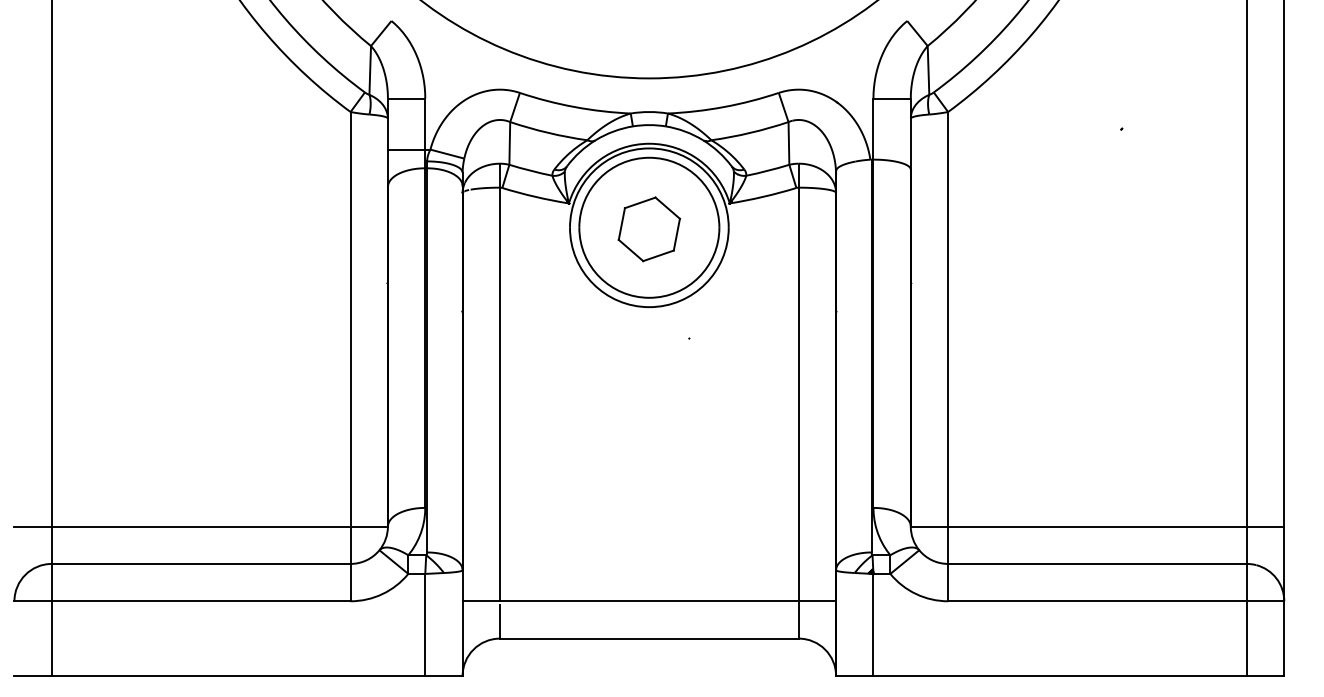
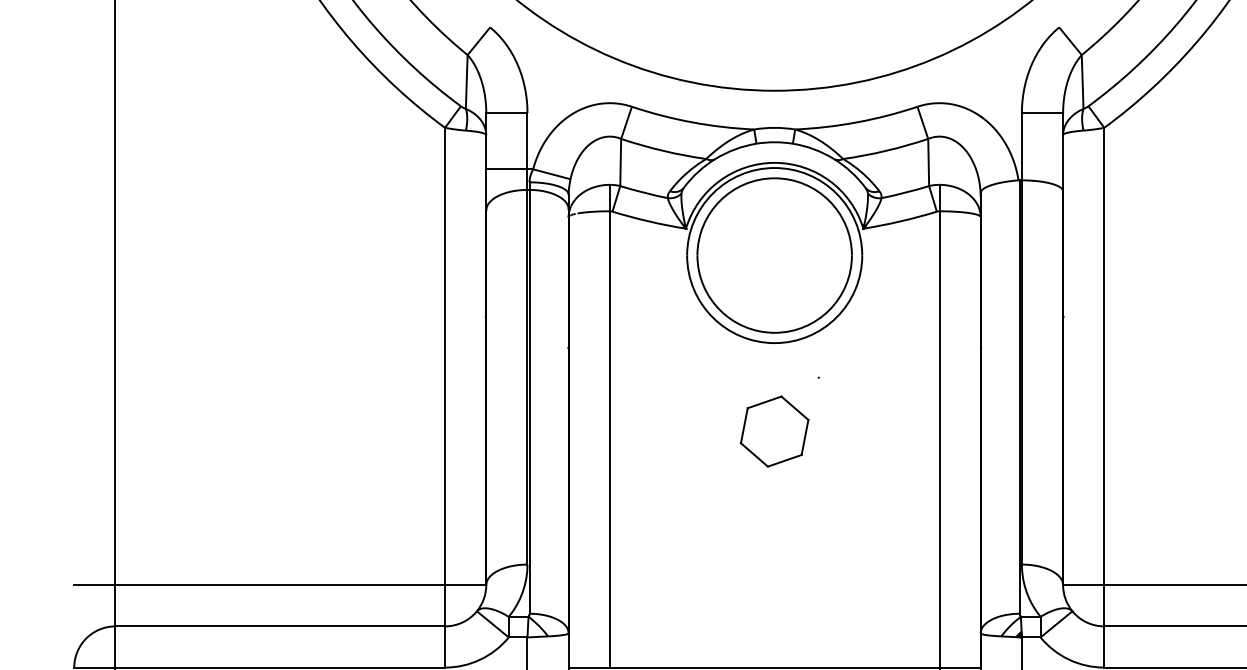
part: (648, 229) -> (773, 431), moved

